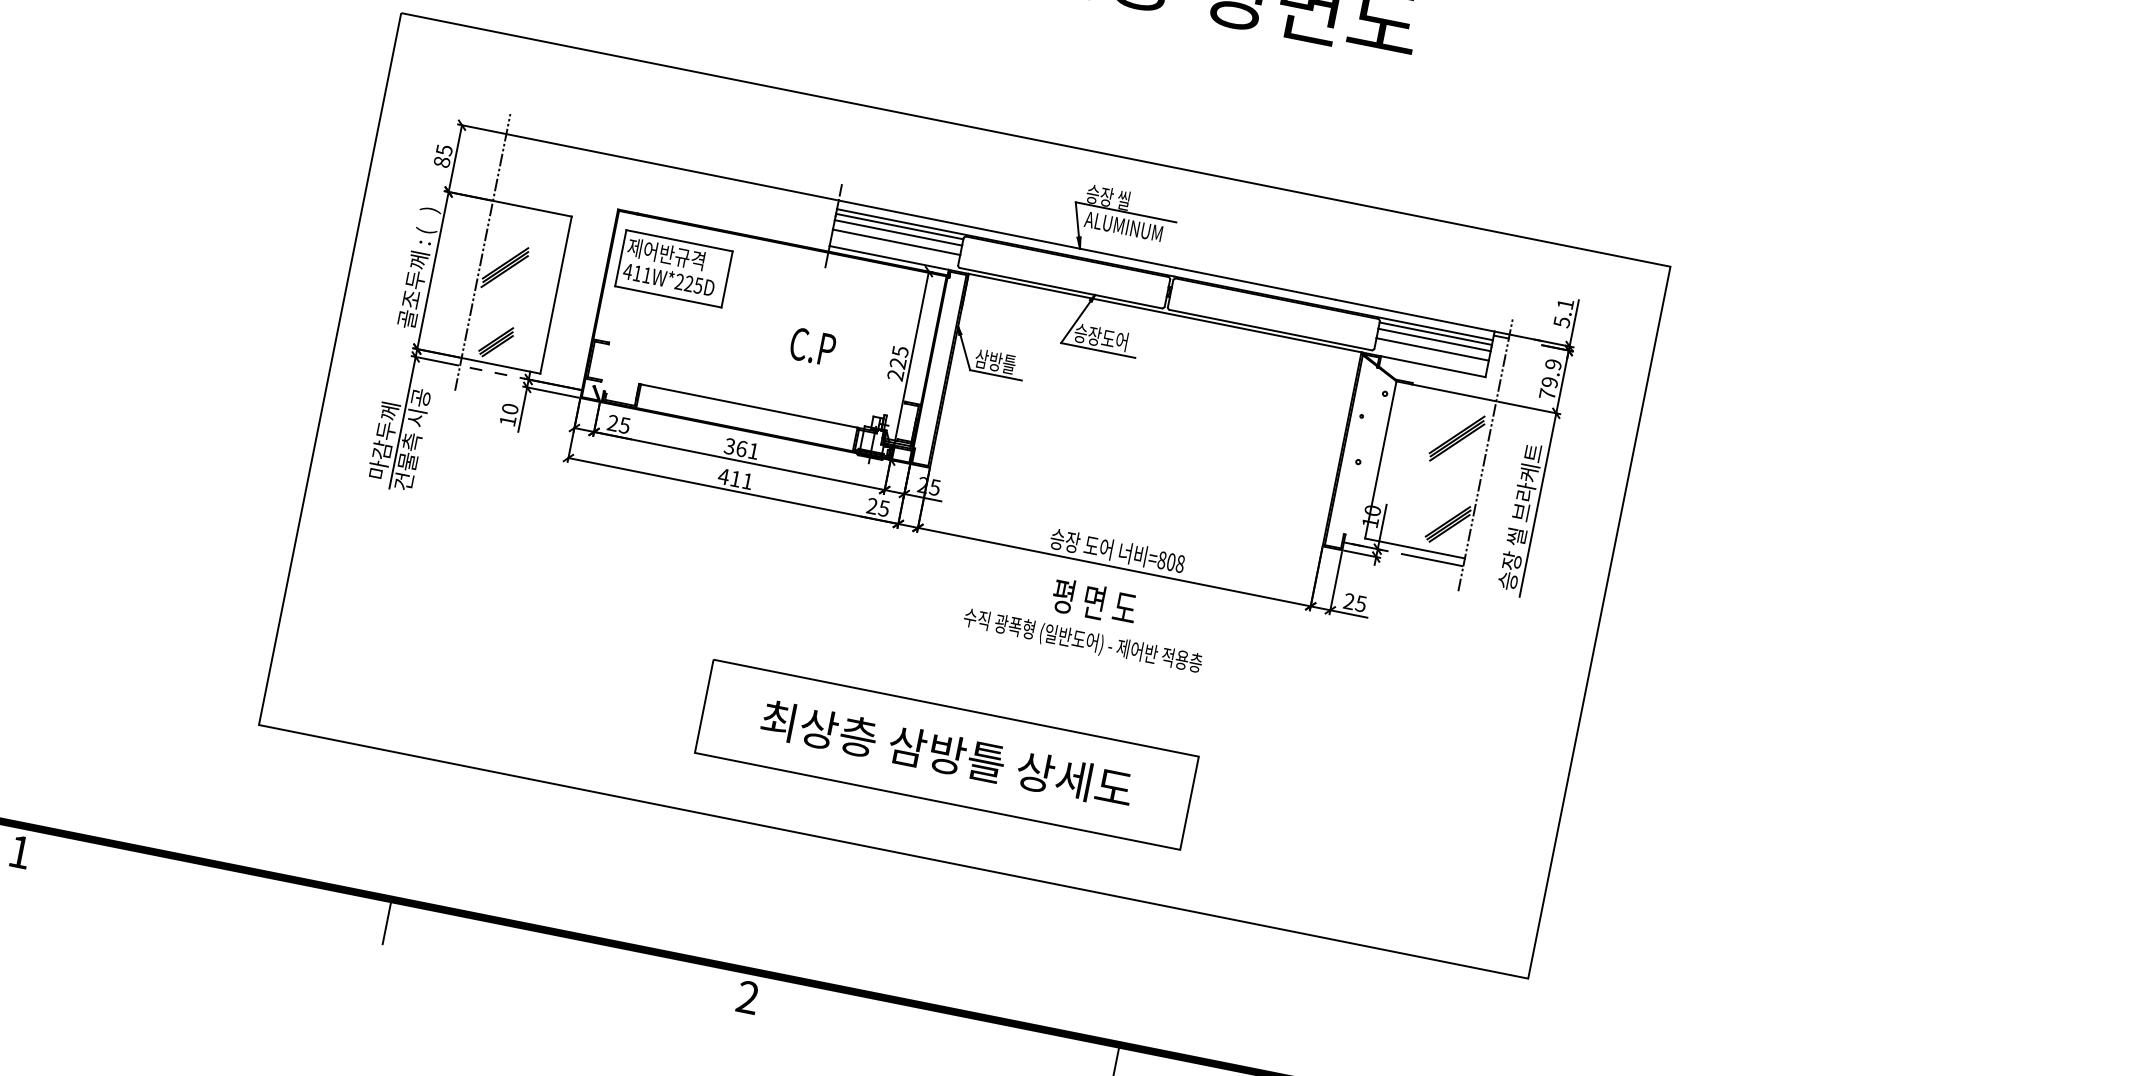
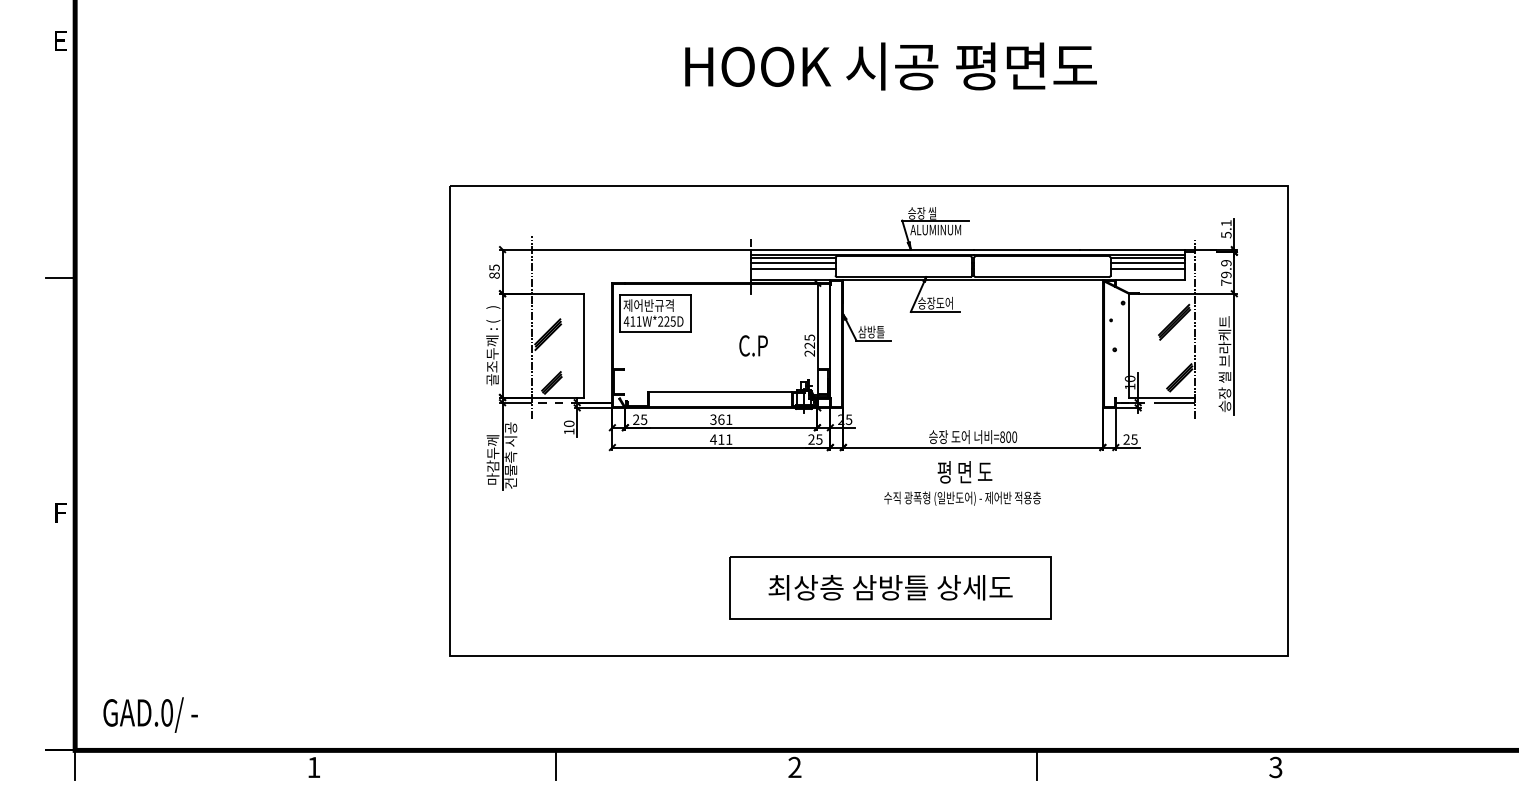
text: (1180, 564) -> (1014, 437), =808 -> =800

